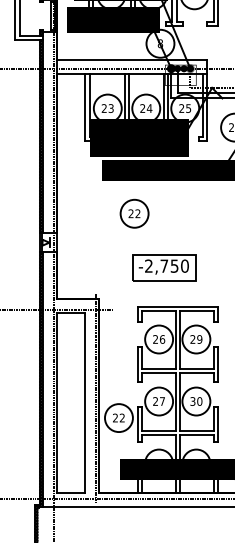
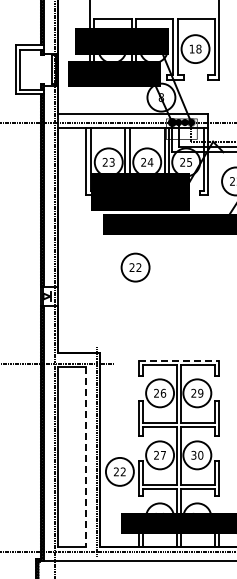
part: (163, 267) -> (164, 321), removed
line: (178, 306) -> (179, 360), solid -> dashed
line: (85, 403) -> (86, 457), solid -> dashed

